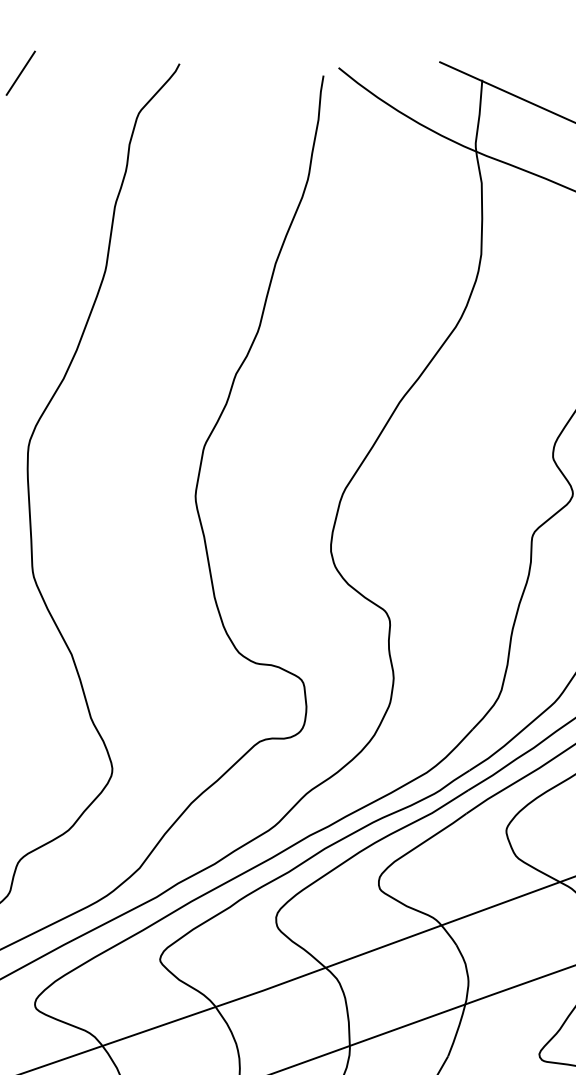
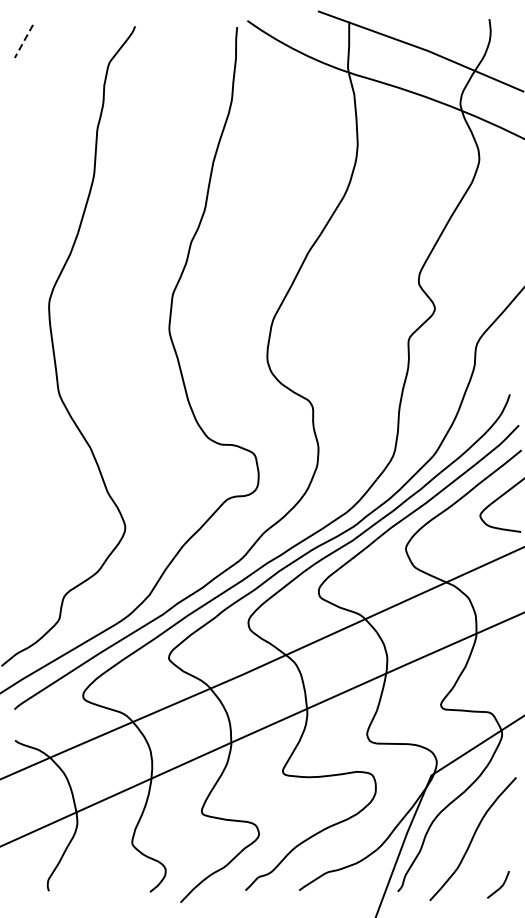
line: (20, 73) -> (23, 41), solid -> dashed

